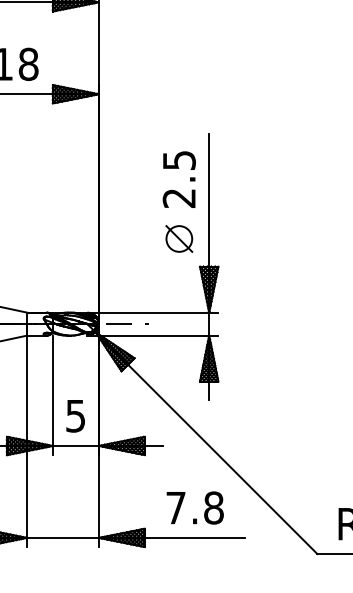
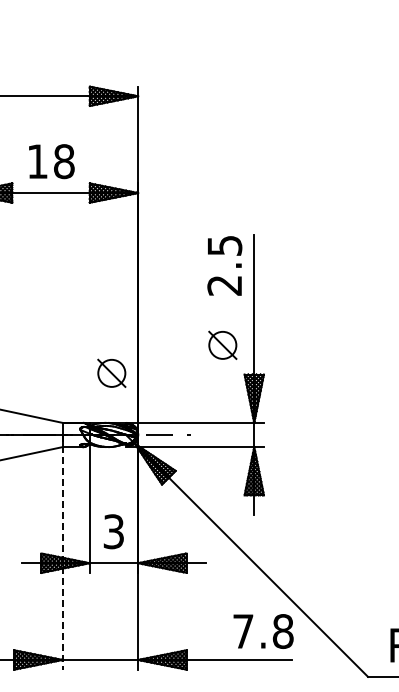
text: (179, 179) -> (224, 265), moved
part: (73, 264) -> (111, 372), added
text: (75, 415) -> (113, 531), 5 -> 3
line: (26, 435) -> (62, 552), solid -> dashed
text: (195, 508) -> (263, 631), moved

